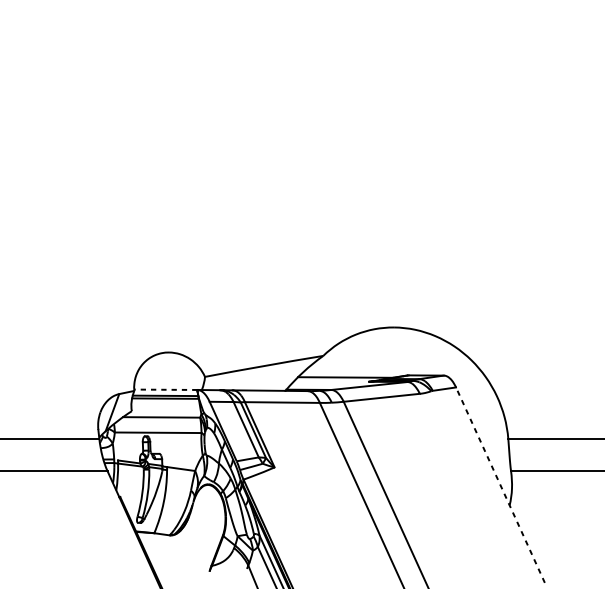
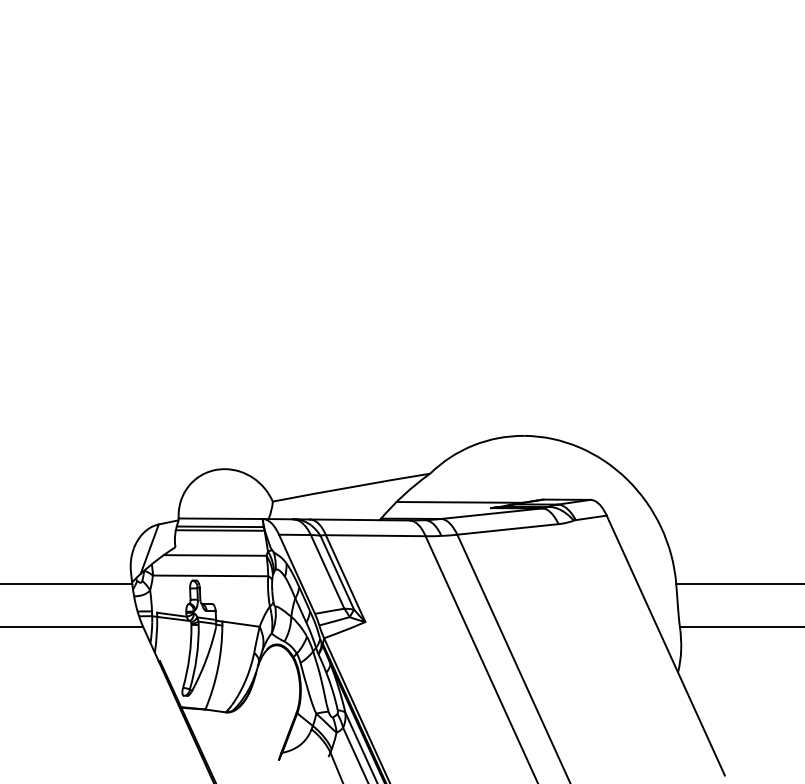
line: (165, 389) -> (220, 518), dashed -> solid
line: (500, 485) -> (665, 645), dashed -> solid

